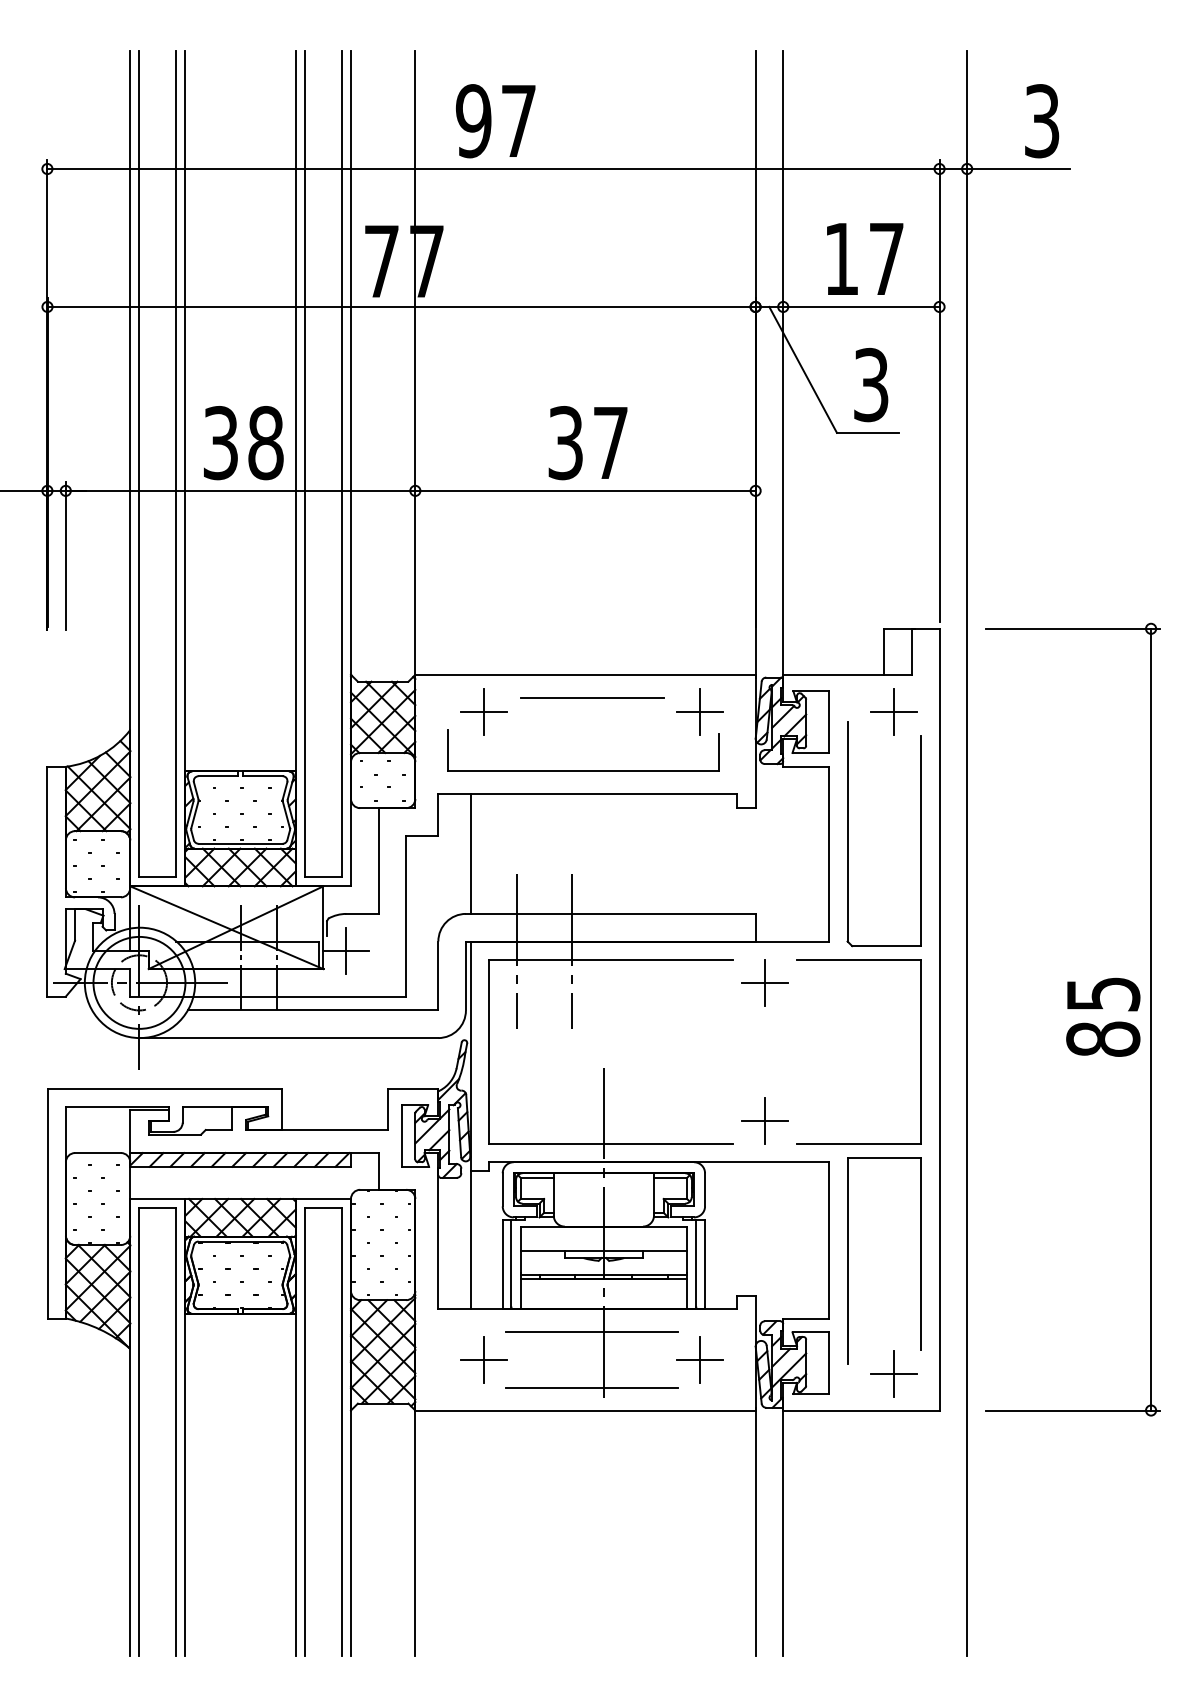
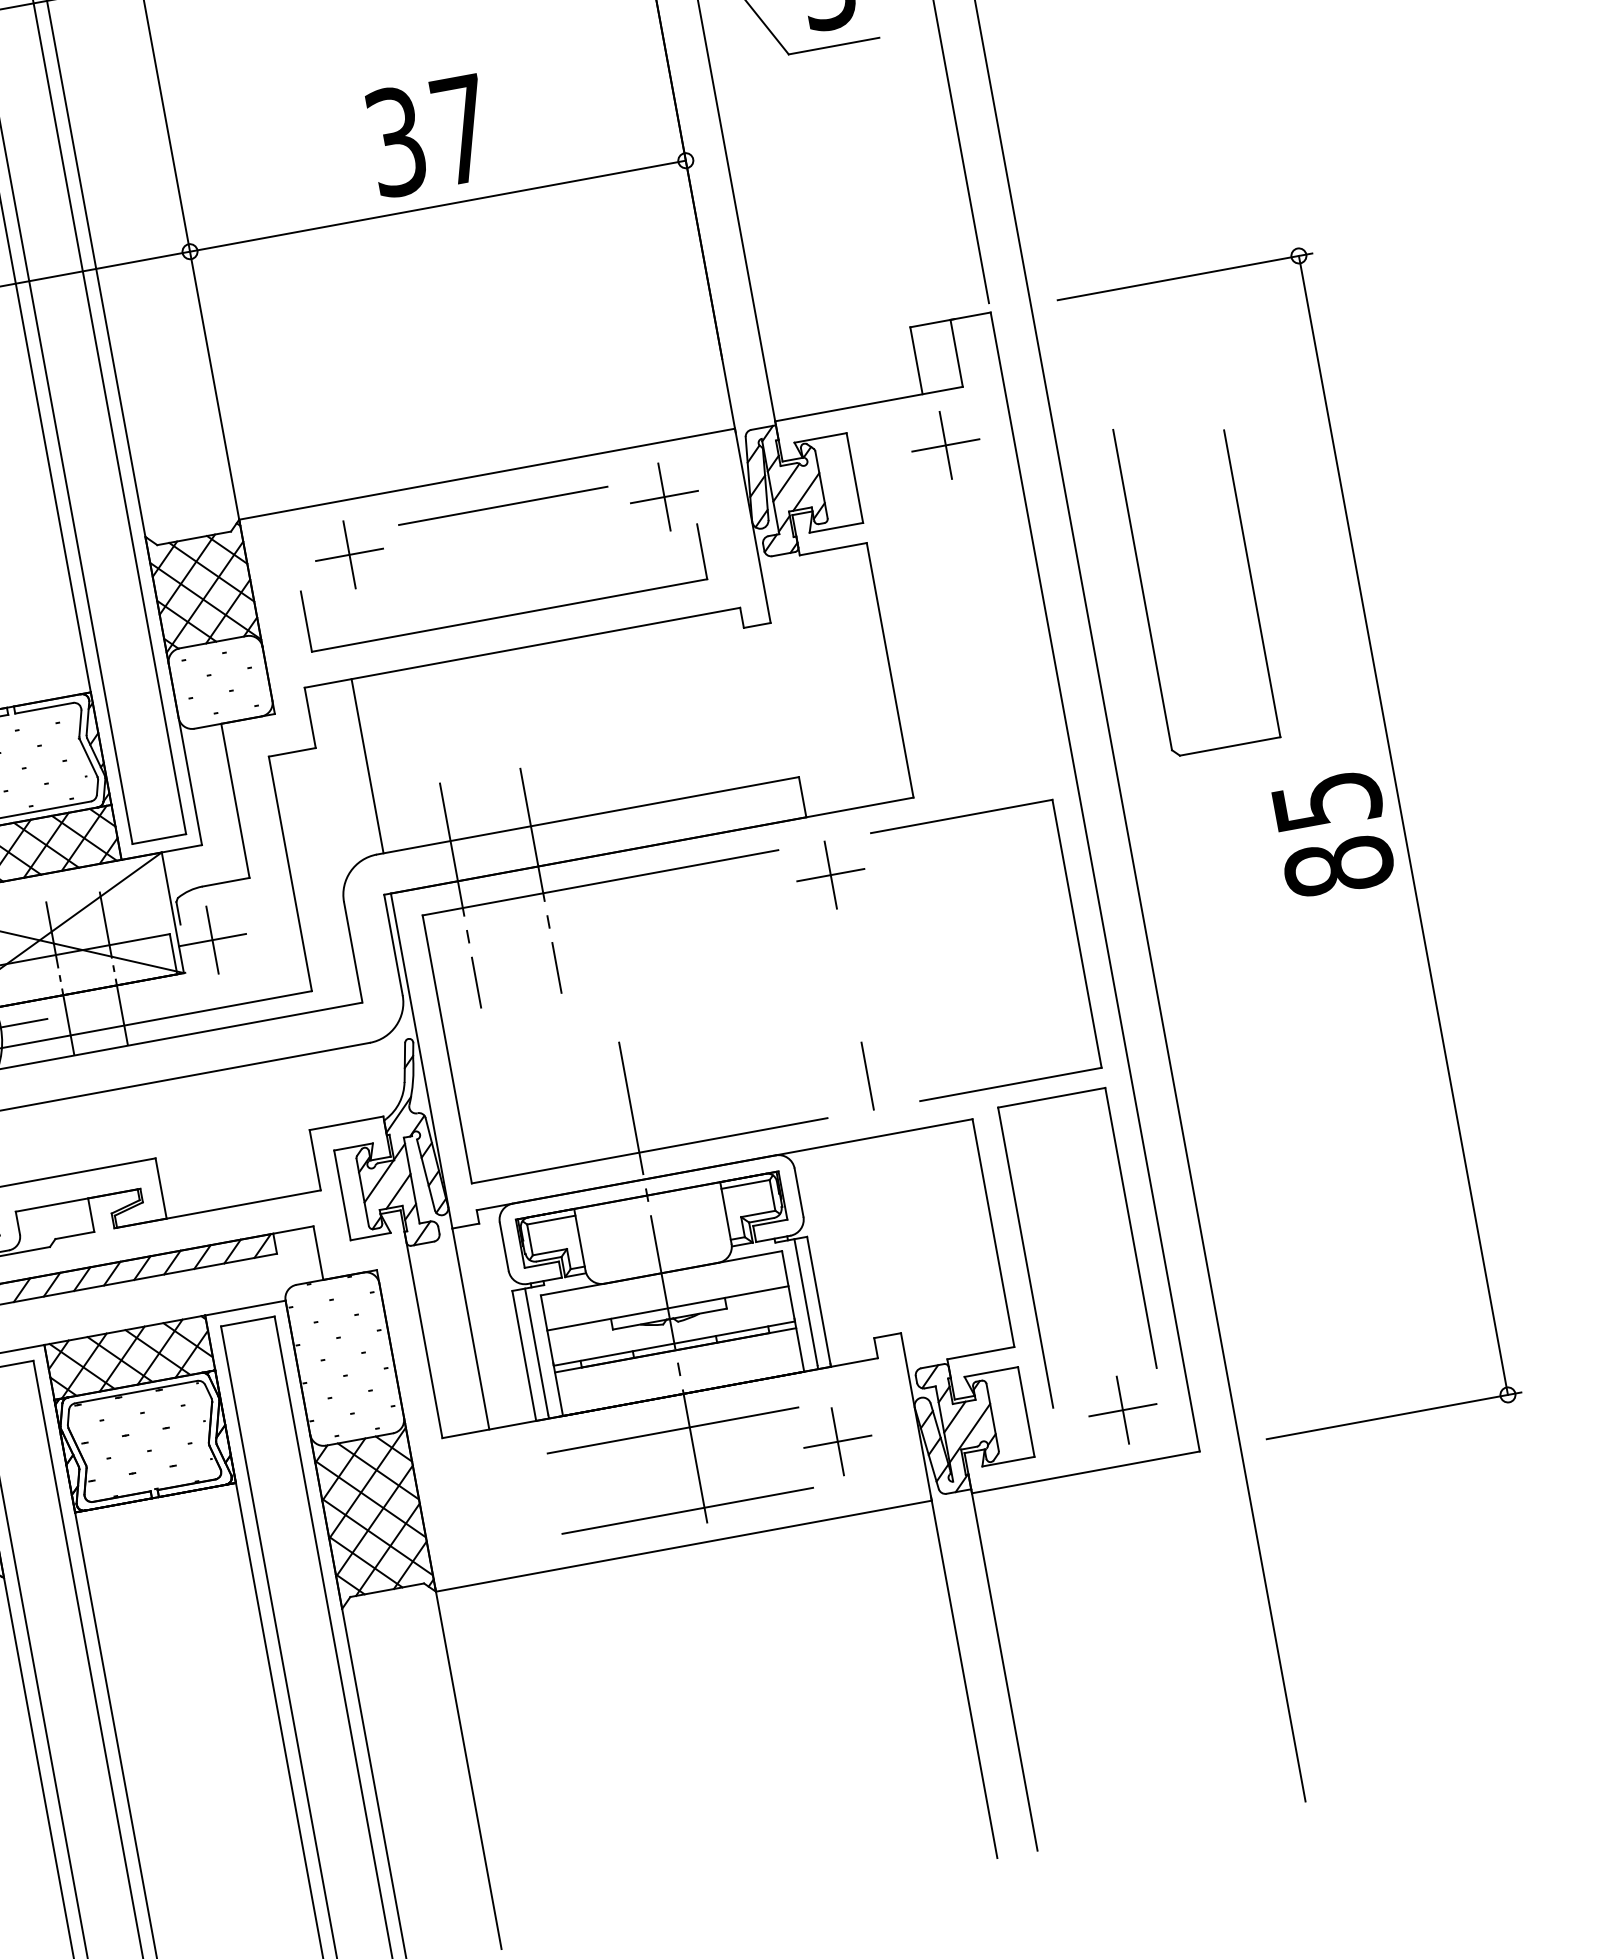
part: (848, 834) -> (1144, 594), moved
line: (764, 1120) -> (867, 1075), removed
part: (483, 1359) -> (521, 1499), removed

